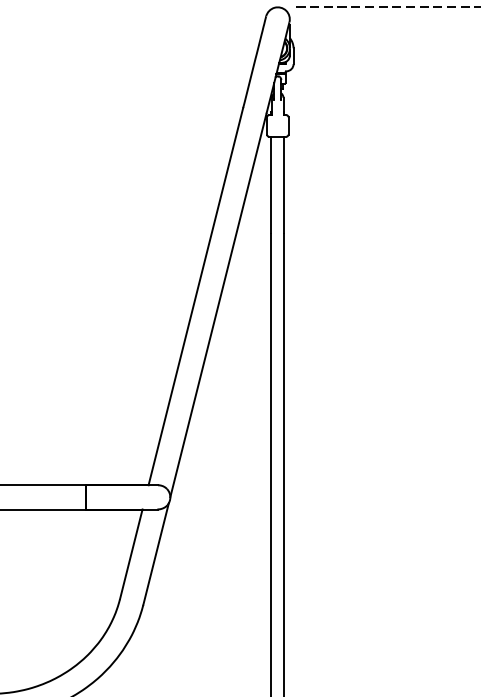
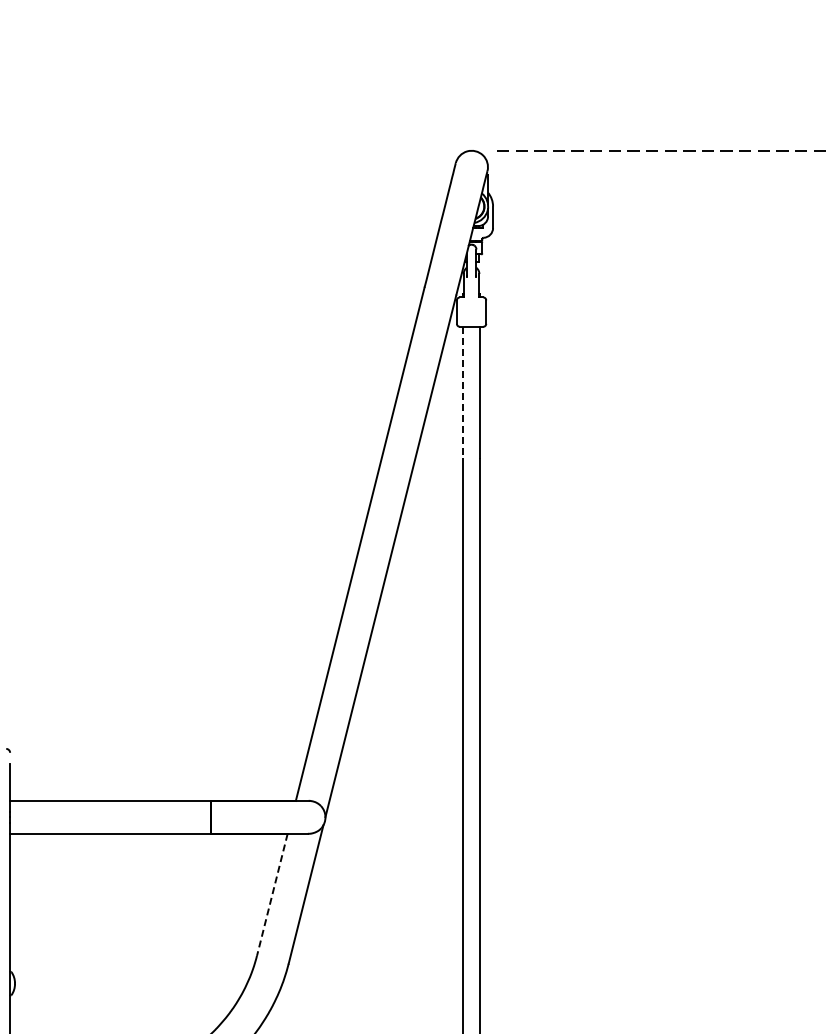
line: (271, 185) -> (462, 392), solid -> dashed
line: (131, 554) -> (272, 894), solid -> dashed

